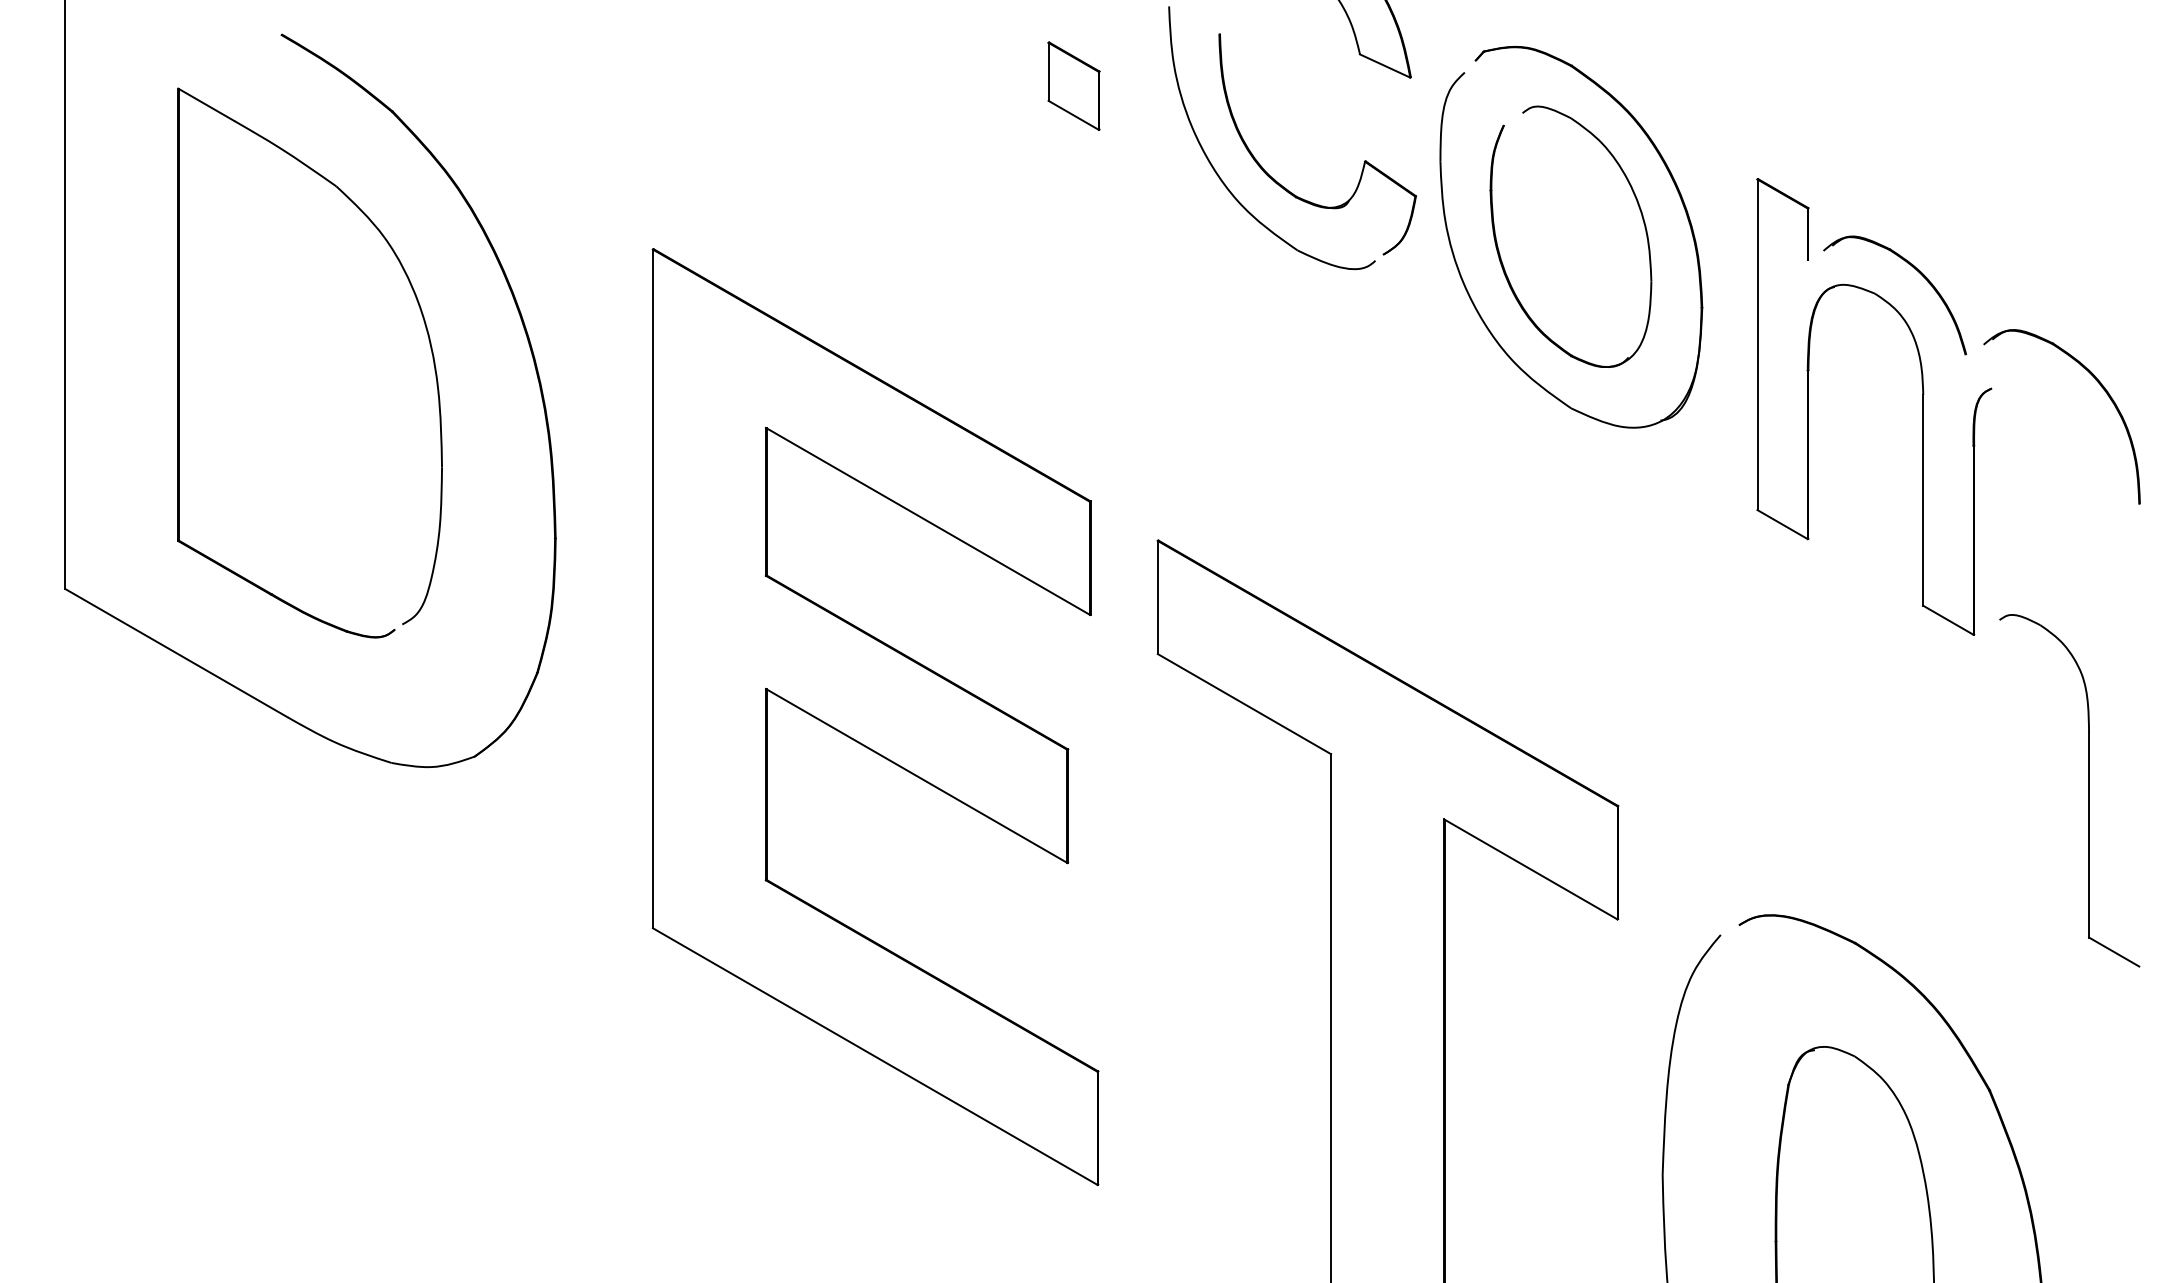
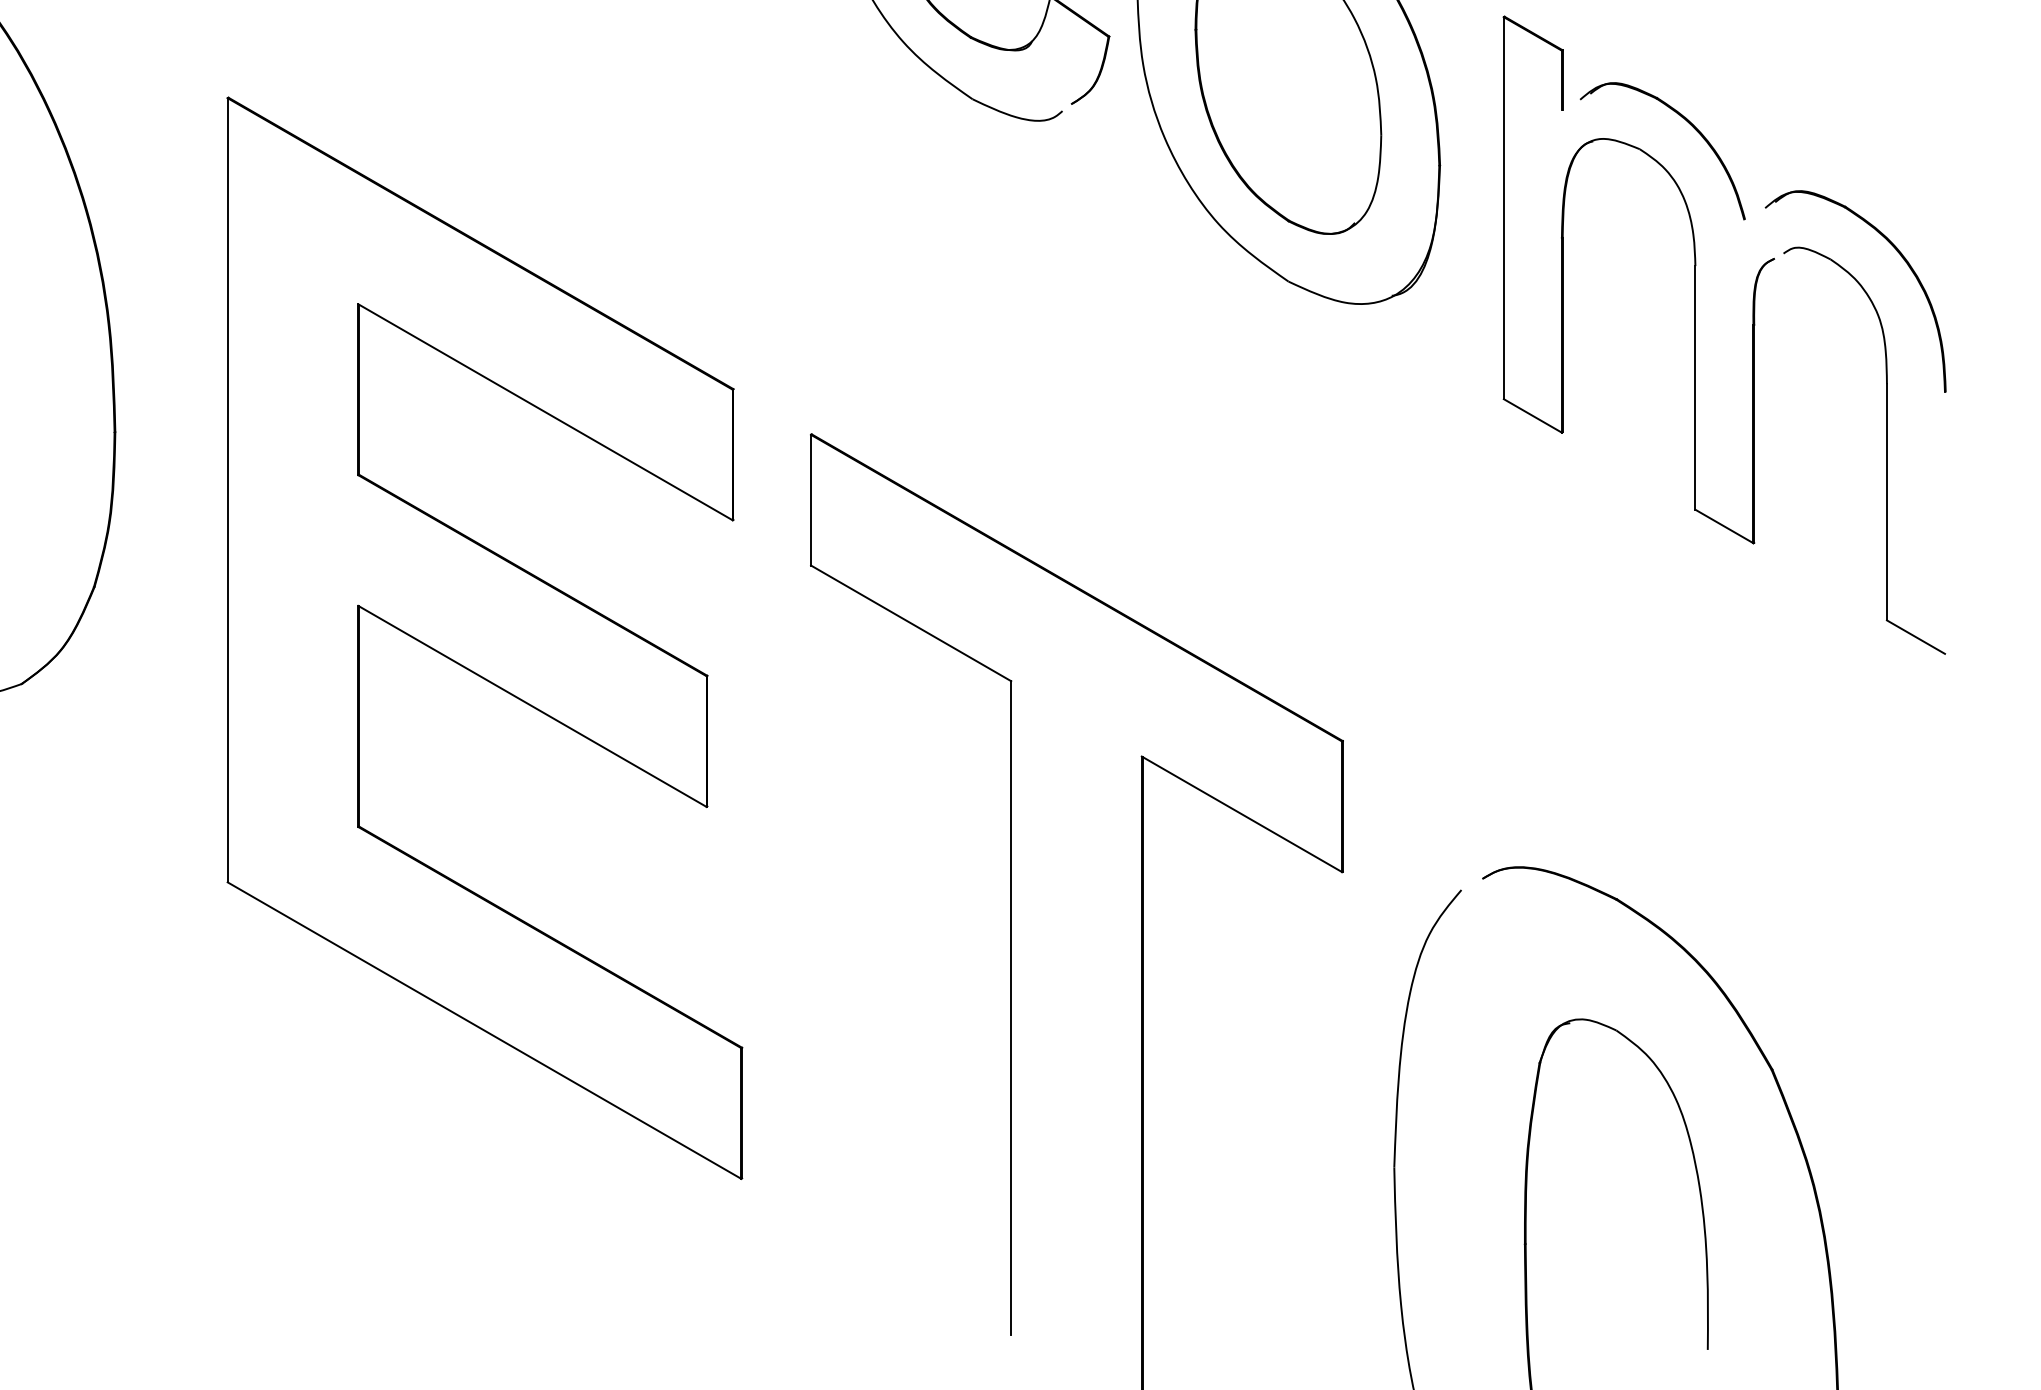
part: (2088, 790) -> (1886, 450), moved

